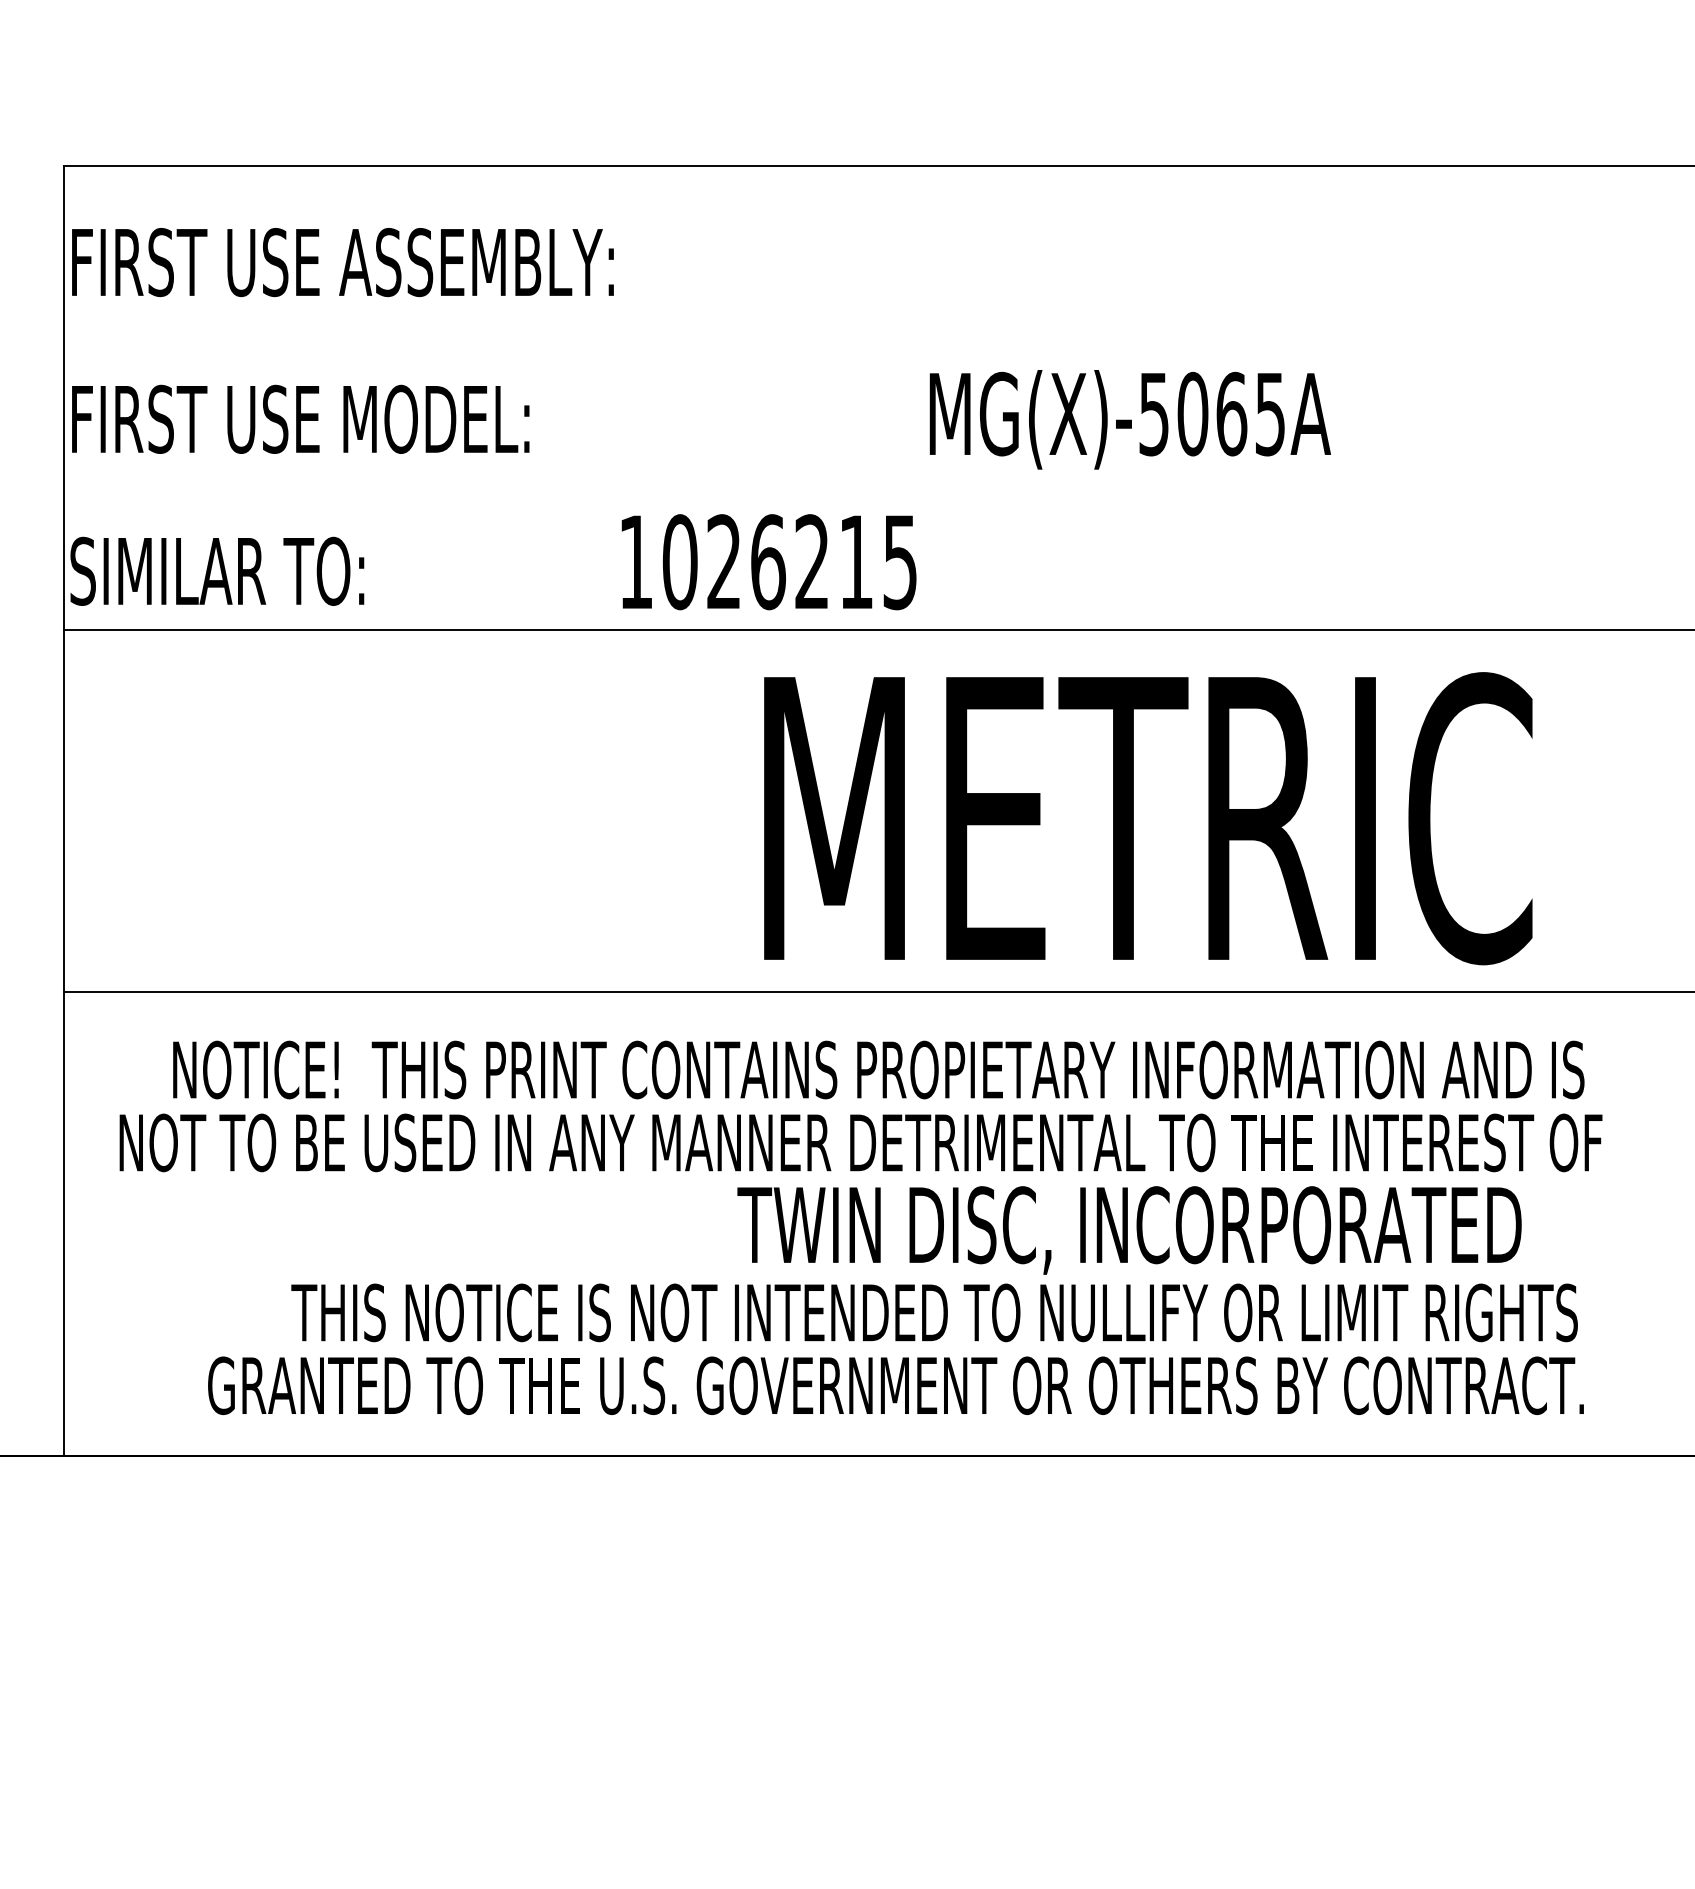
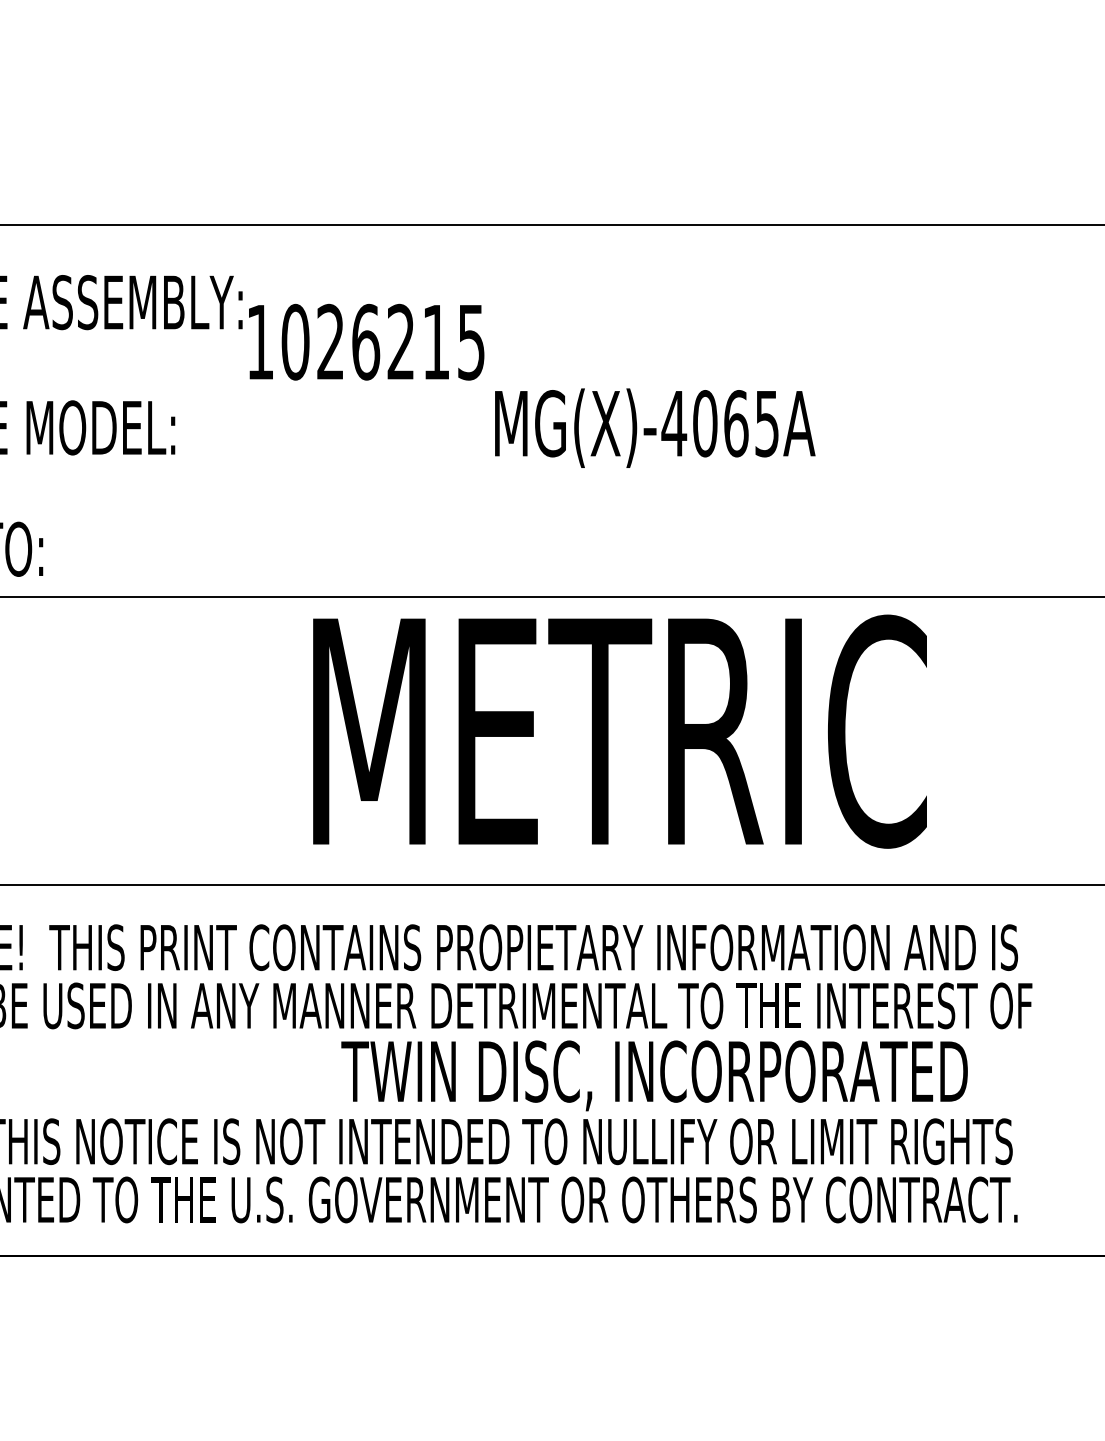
text: (1154, 414) -> (674, 423), MG(X)-5065A -> MG(X)-4065A
text: (768, 562) -> (366, 342), moved
text: (1148, 818) -> (620, 731), moved

